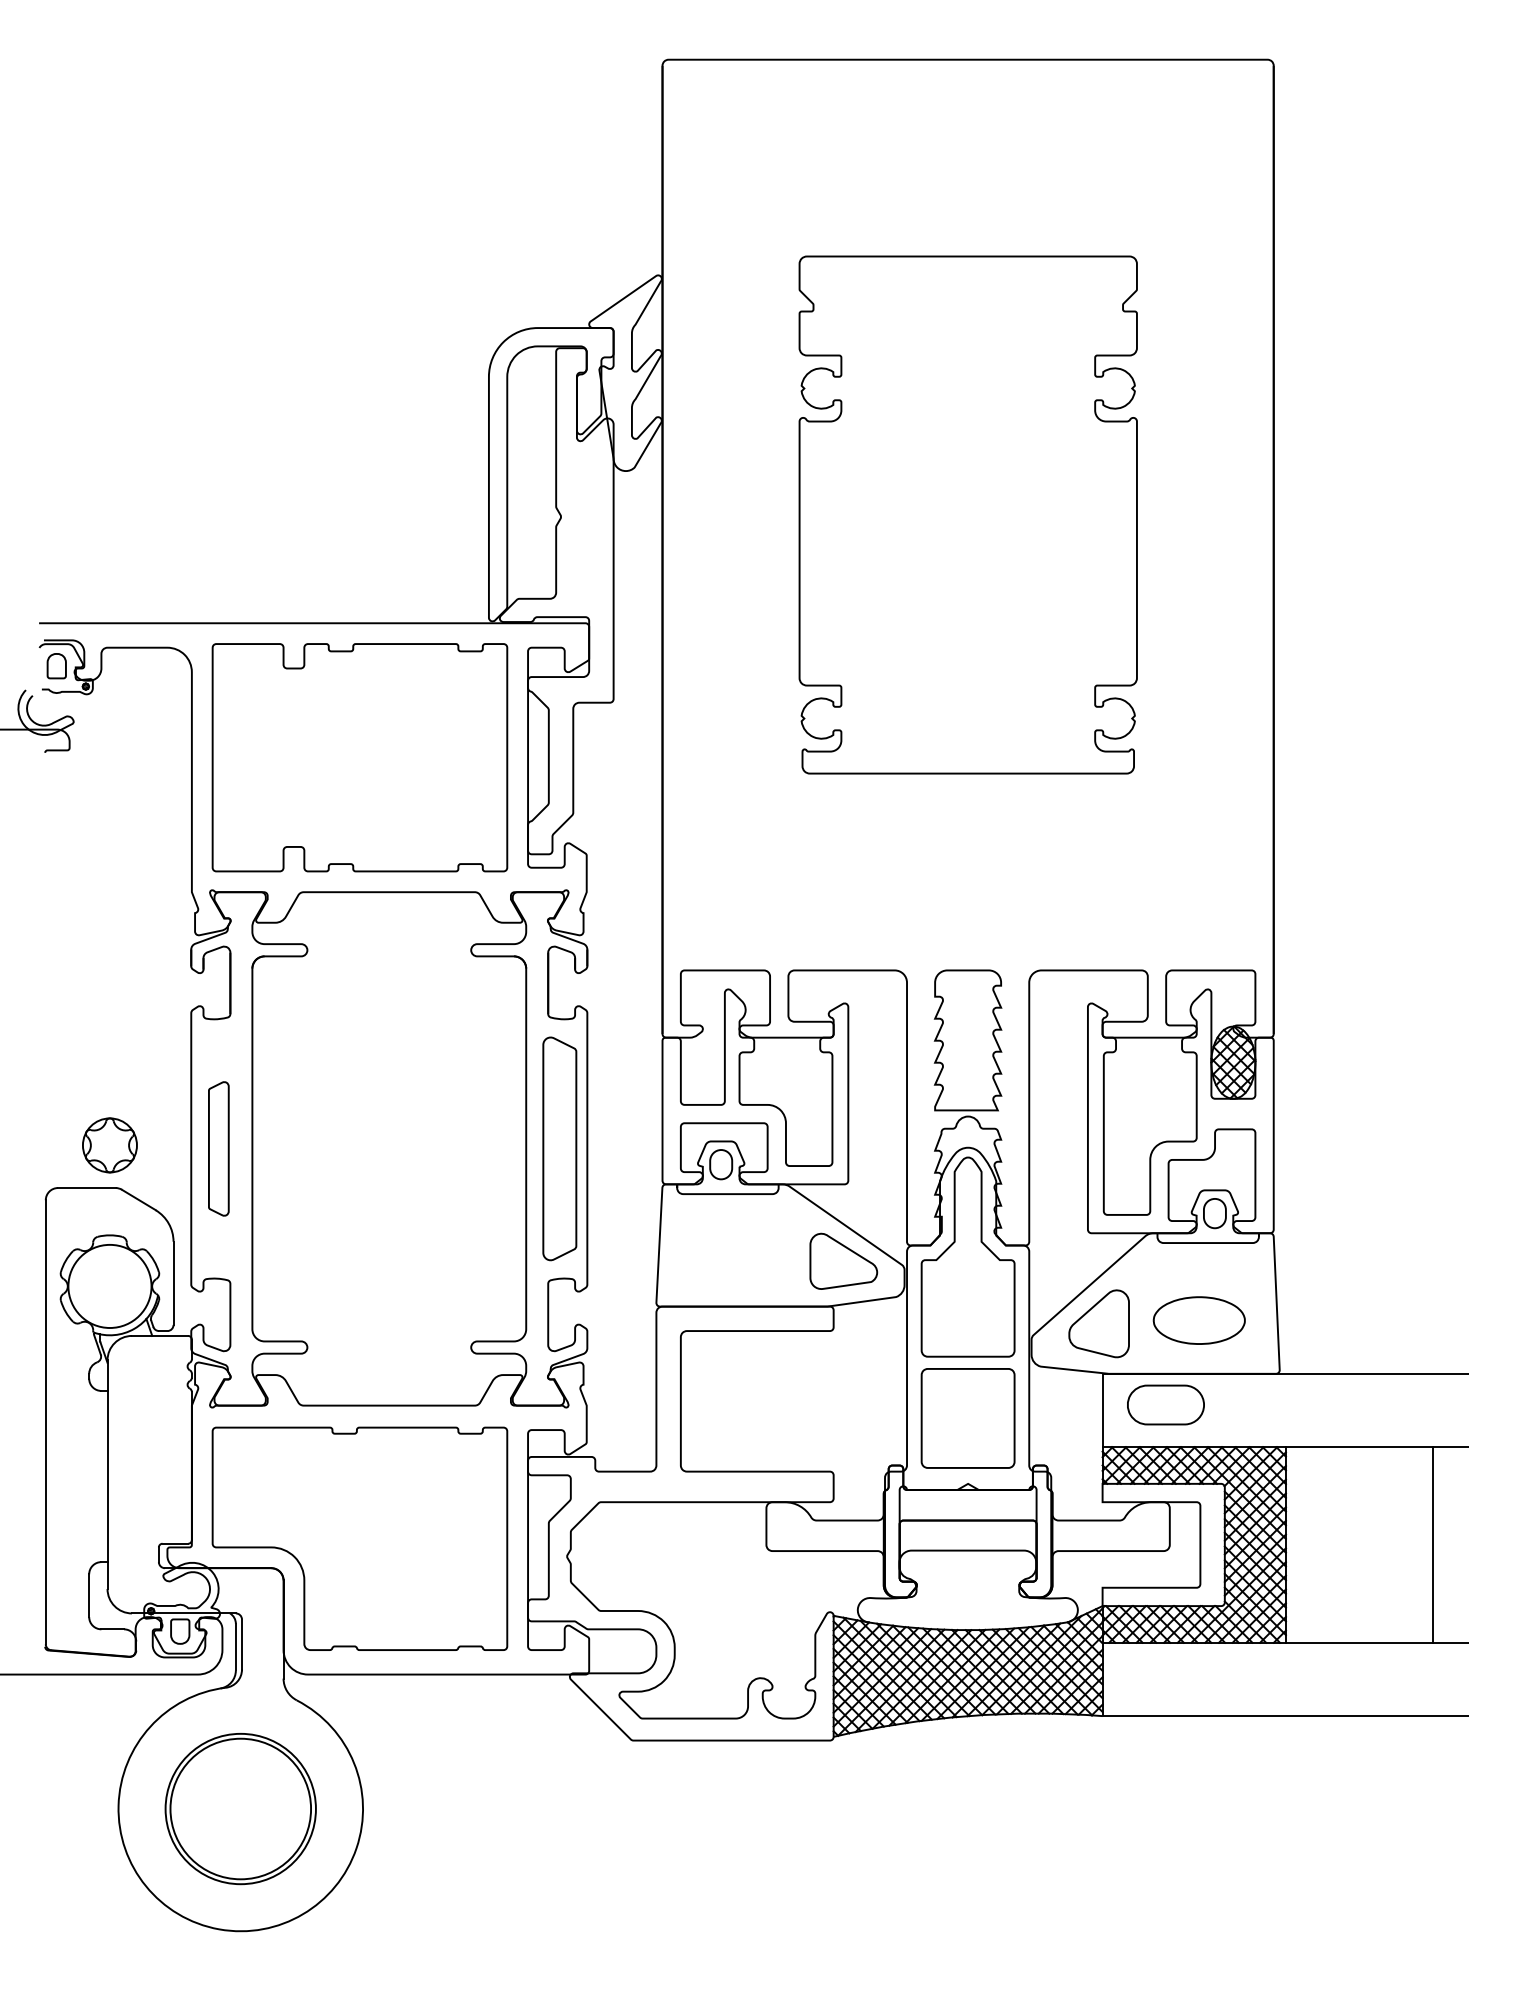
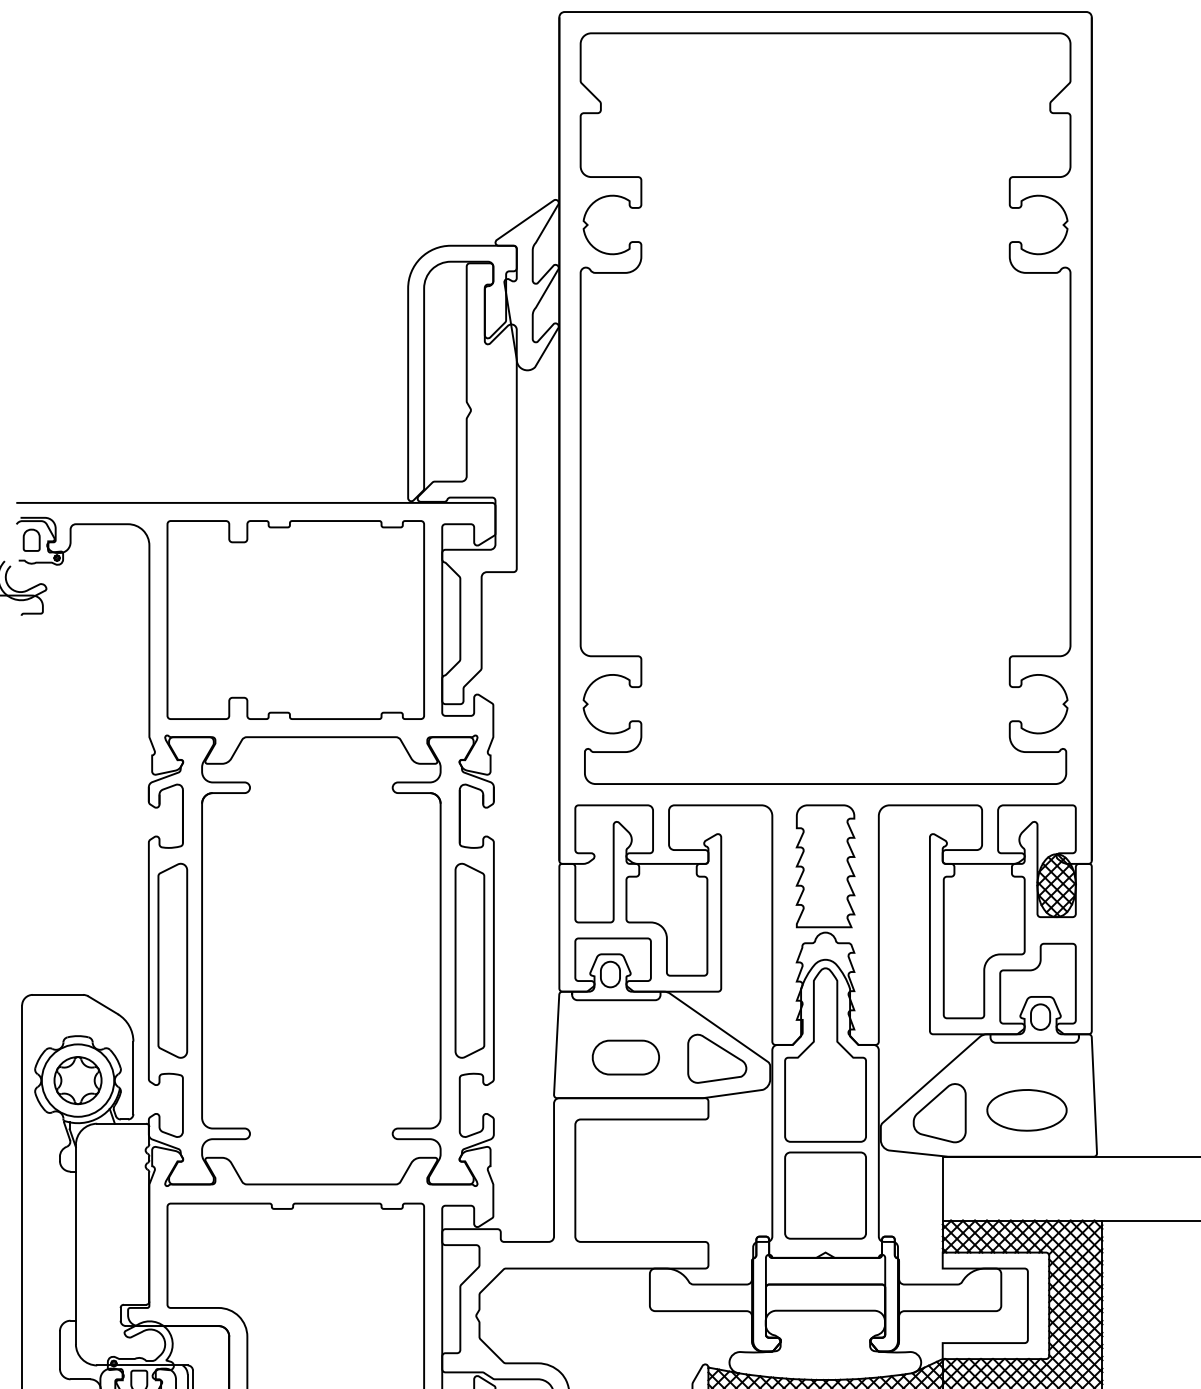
part: (968, 514) -> (825, 408), size x1.67
part: (109, 1145) -> (77, 1080), moved
part: (218, 1148) -> (172, 960), size x1.67
part: (1165, 1404) -> (625, 1057), moved

